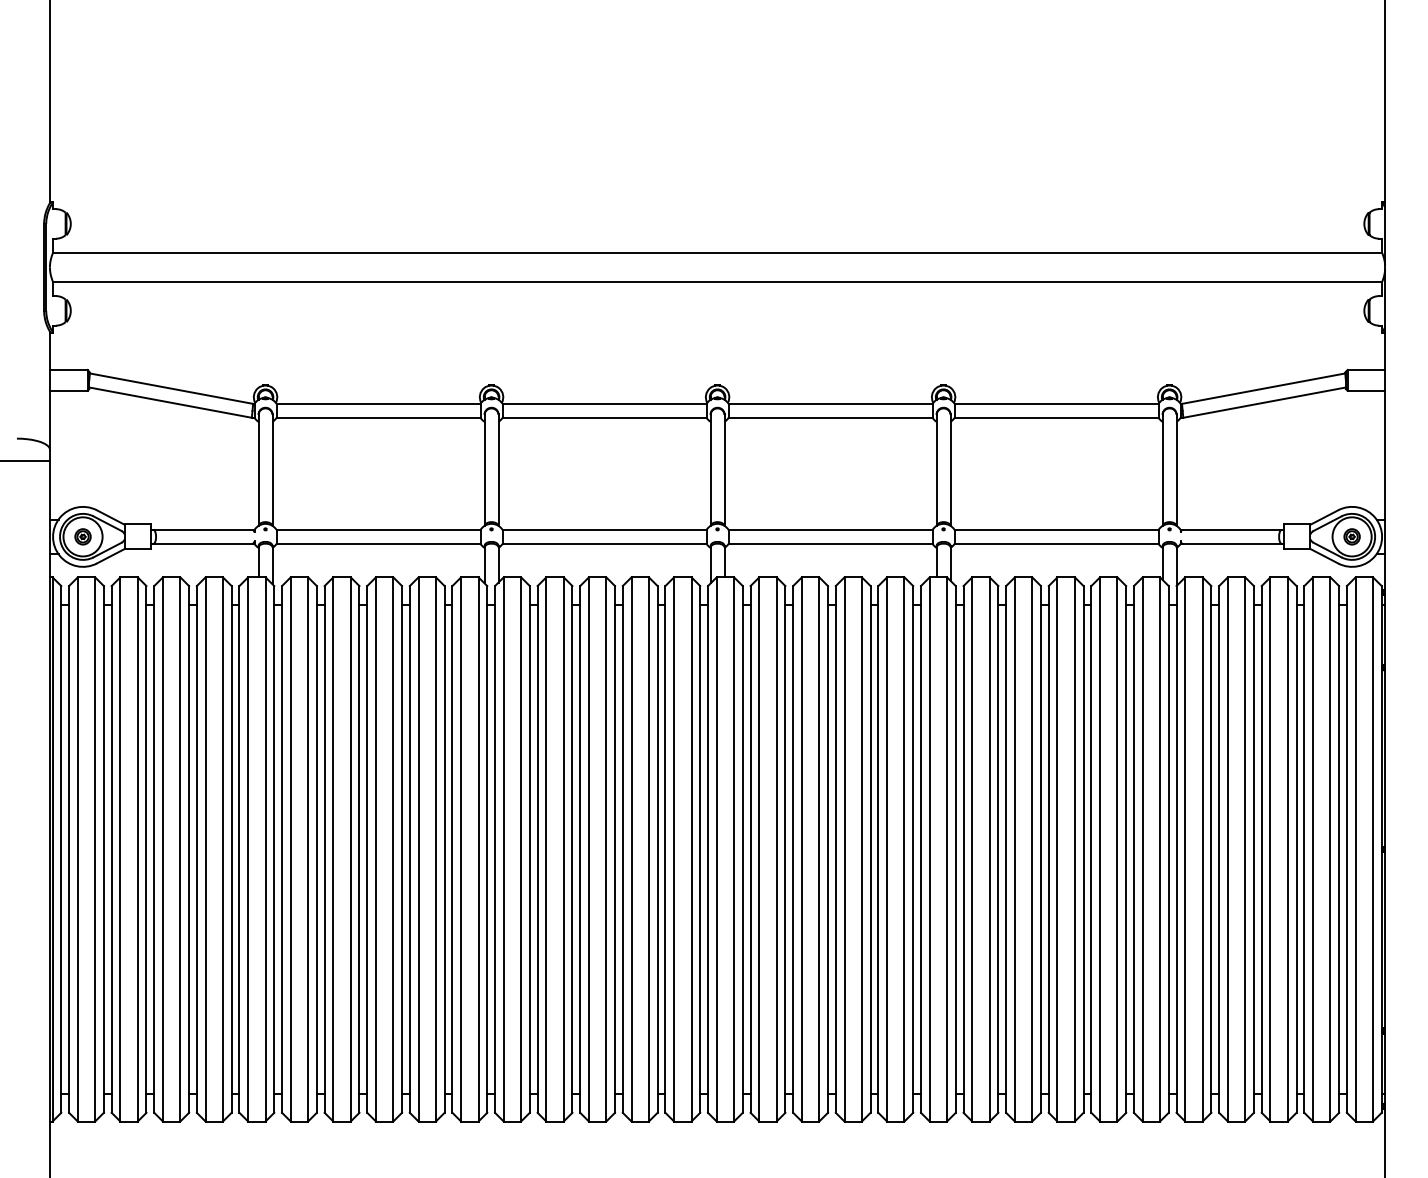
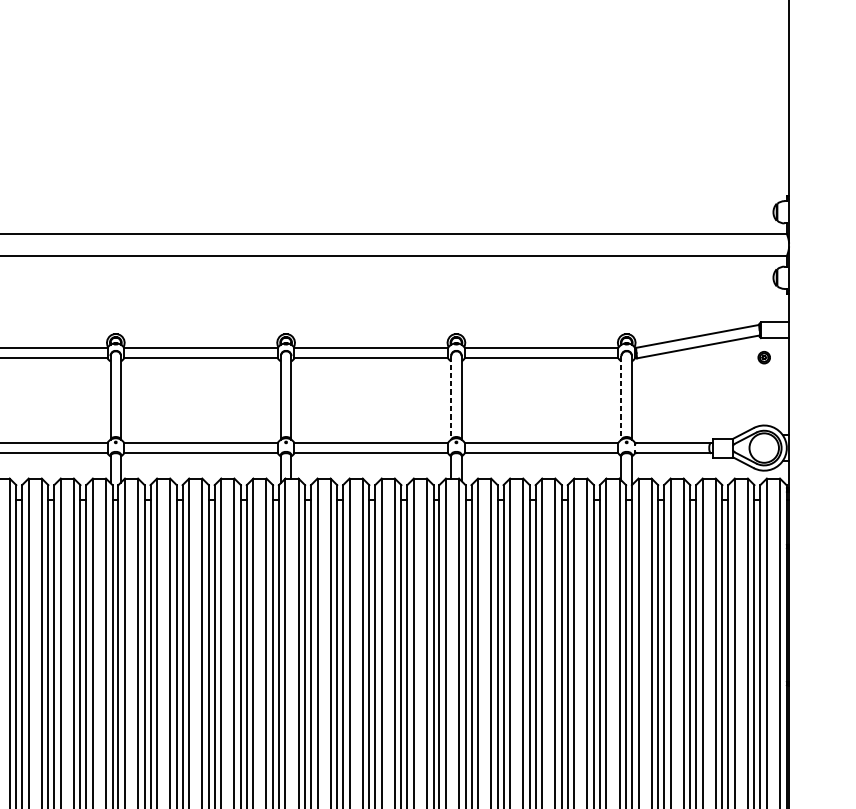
line: (936, 470) -> (451, 398), solid -> dashed
line: (1162, 470) -> (621, 398), solid -> dashed
part: (1351, 536) -> (763, 357), moved

